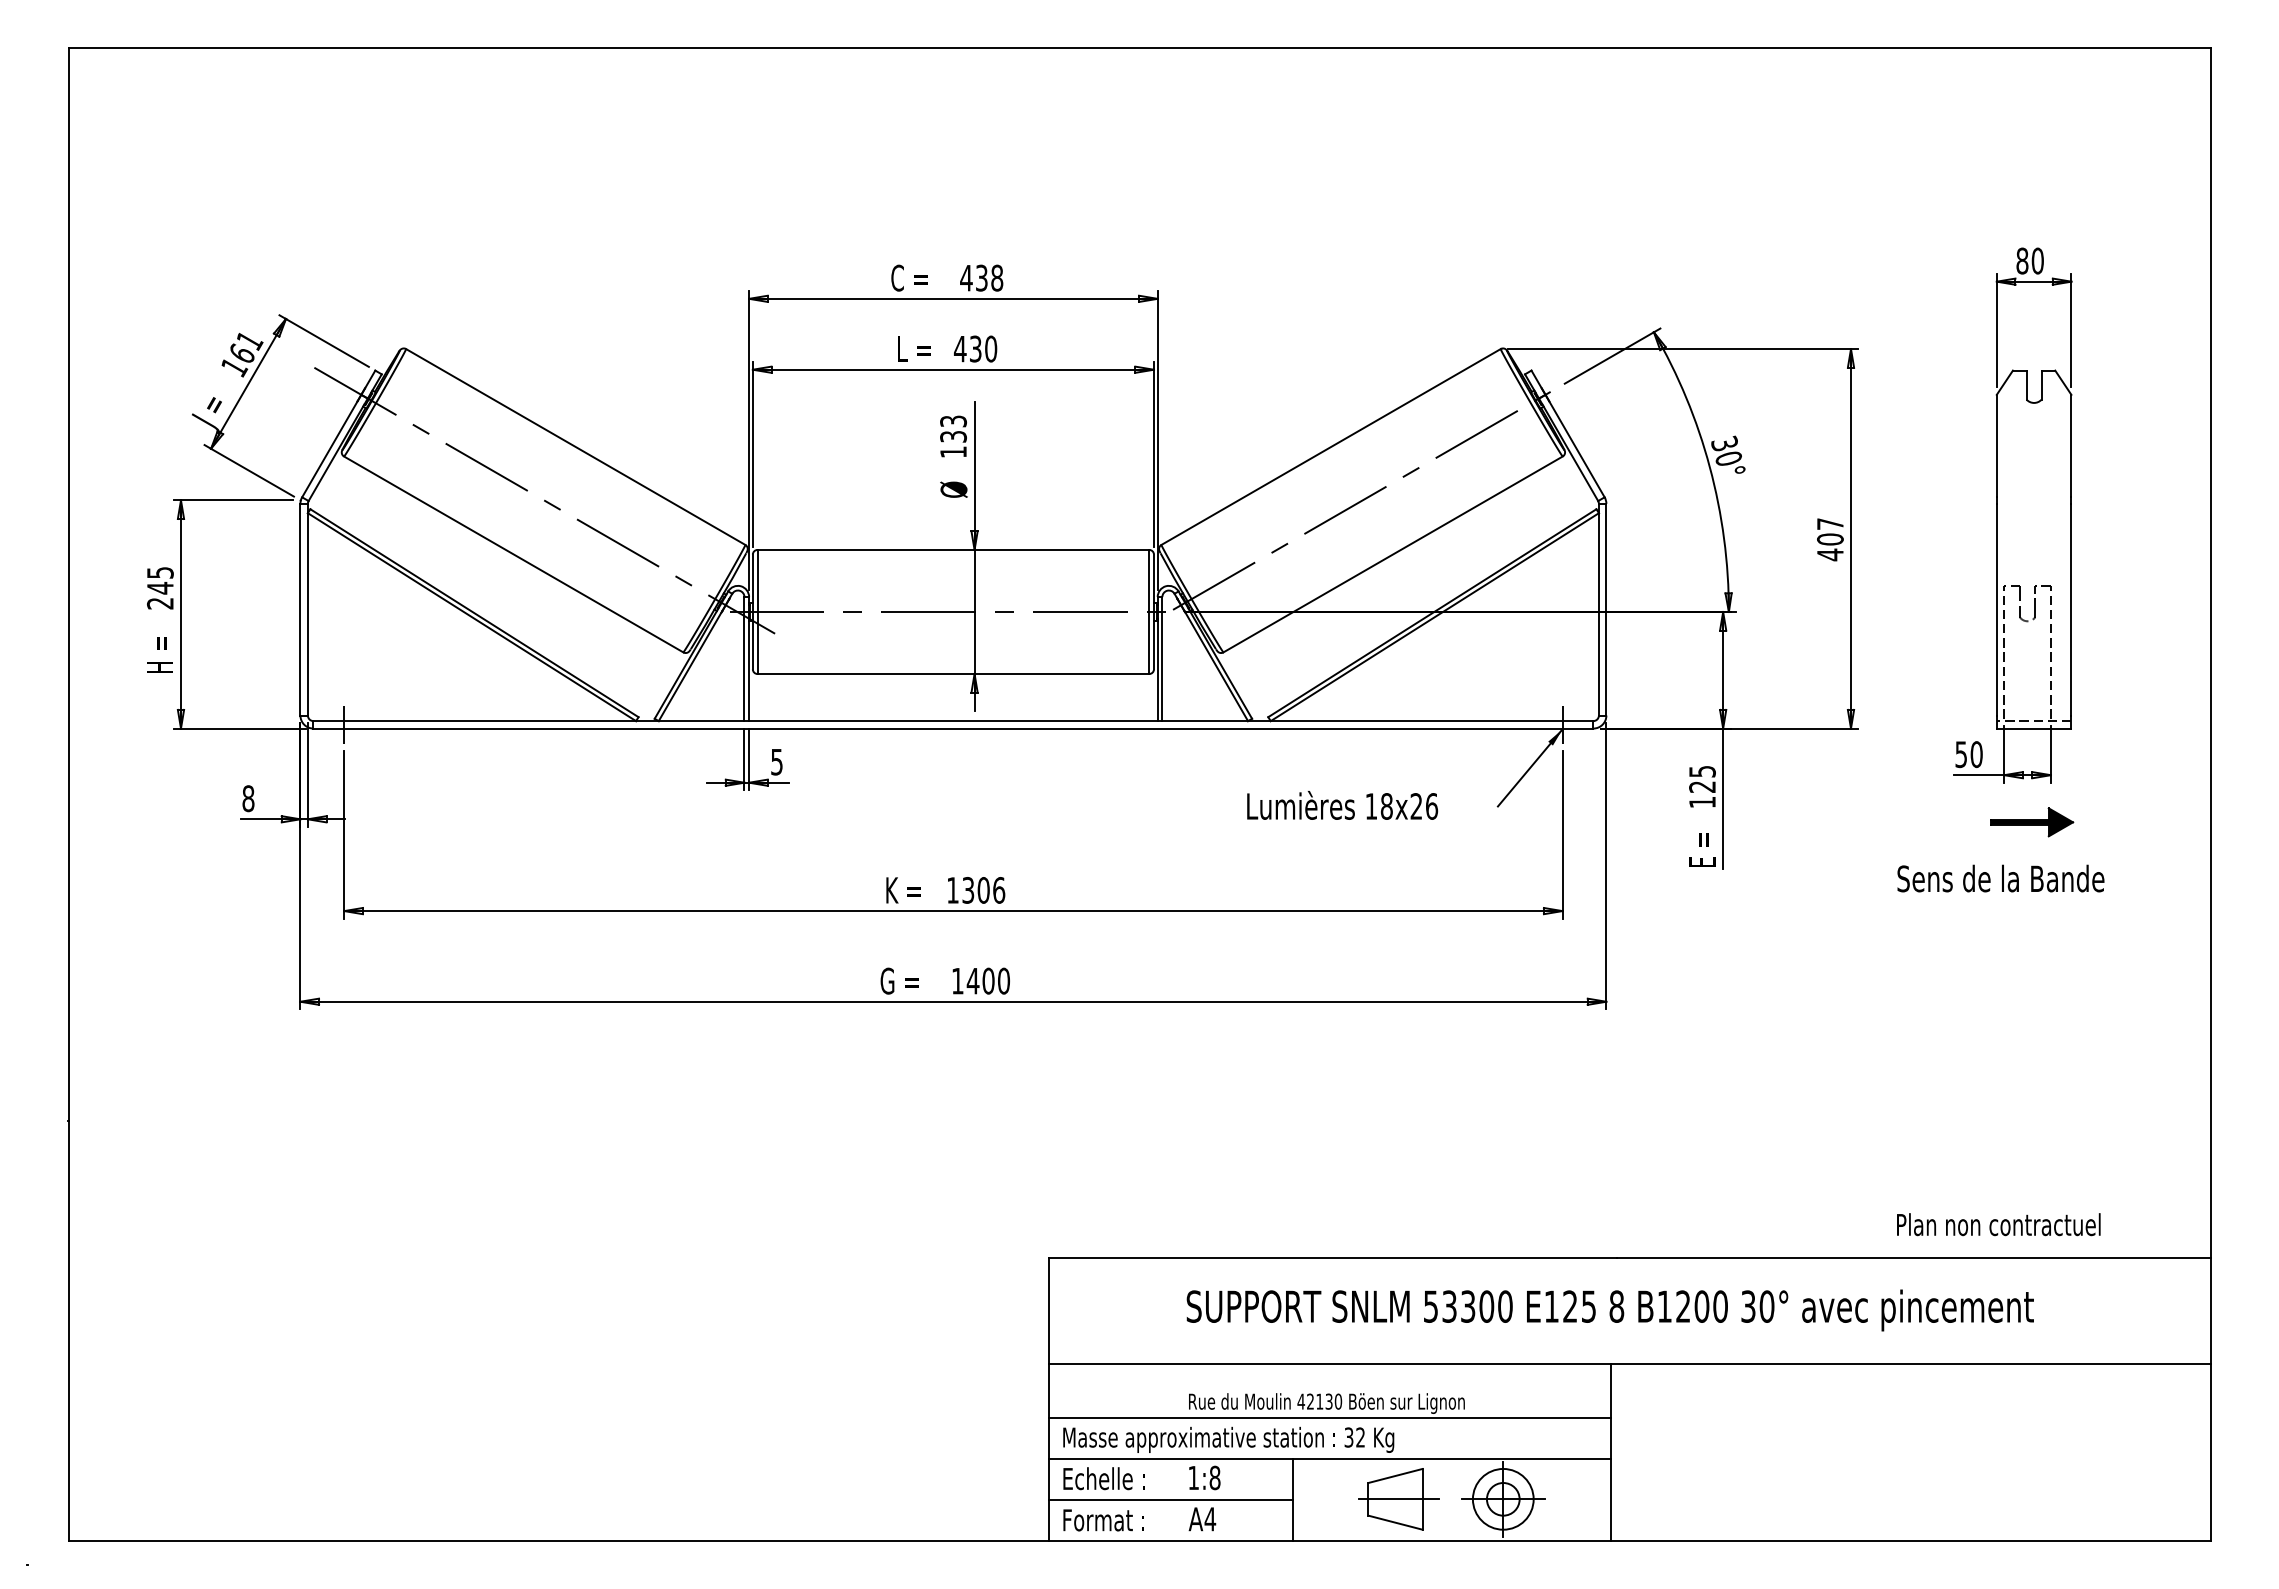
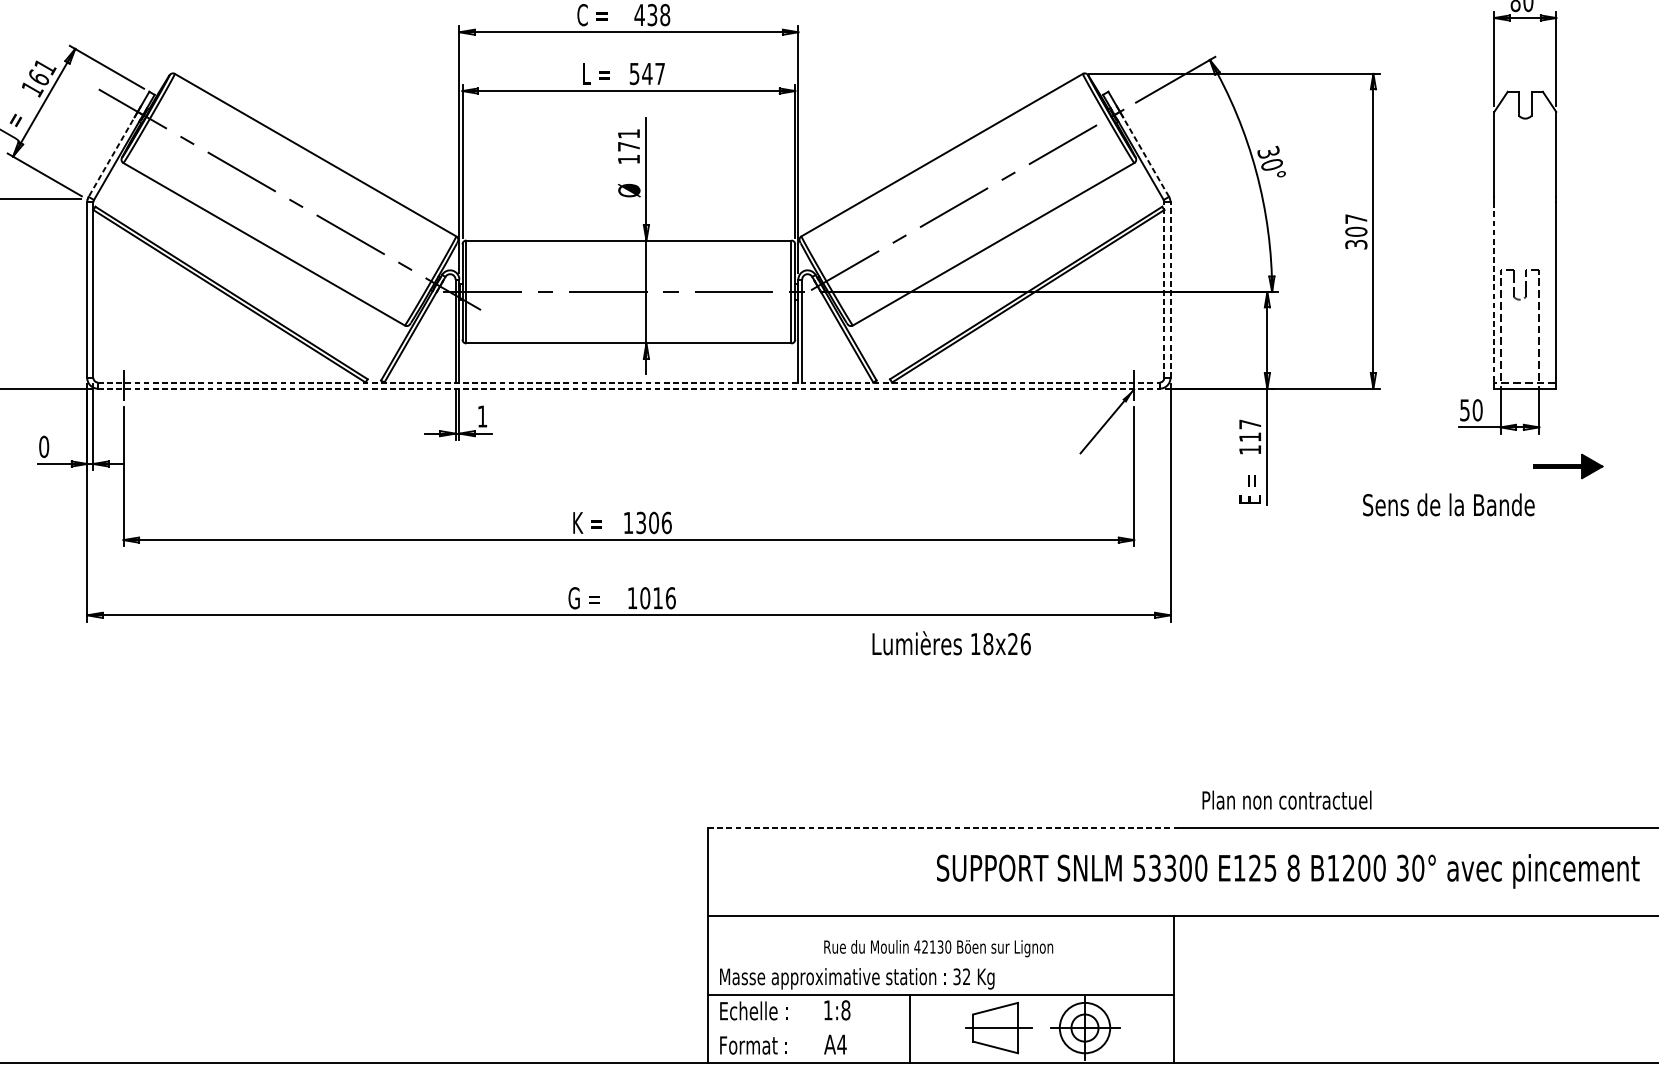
text: (975, 348) -> (647, 73), 430 -> 547
text: (953, 428) -> (628, 139), 133 -> 171
line: (1574, 445) -> (1144, 153), solid -> dashed
line: (331, 446) -> (113, 154), solid -> dashed
text: (1829, 554) -> (1355, 244), 407 -> 307
line: (1598, 609) -> (1163, 289), solid -> dashed
line: (1606, 609) -> (1170, 289), solid -> dashed
line: (1996, 609) -> (1494, 289), solid -> dashed
line: (953, 721) -> (628, 382), solid -> dashed
line: (953, 728) -> (628, 388), solid -> dashed
text: (776, 762) -> (482, 416), 5 -> 1
text: (1702, 779) -> (1250, 430), 125 -> 117
text: (248, 798) -> (44, 446), 8 -> 0
text: (1342, 805) -> (951, 643), moved
part: (2032, 822) -> (1568, 466), moved
text: (2000, 878) -> (1448, 504), moved
text: (988, 980) -> (657, 597), 1400 -> 1016
text: (1998, 1224) -> (1286, 800), moved
line: (1333, 1257) -> (944, 827), solid -> dashed
text: (1609, 1310) -> (1287, 871), moved
line: (1330, 1418) -> (941, 961), removed
line: (1170, 1500) -> (808, 1029), removed

